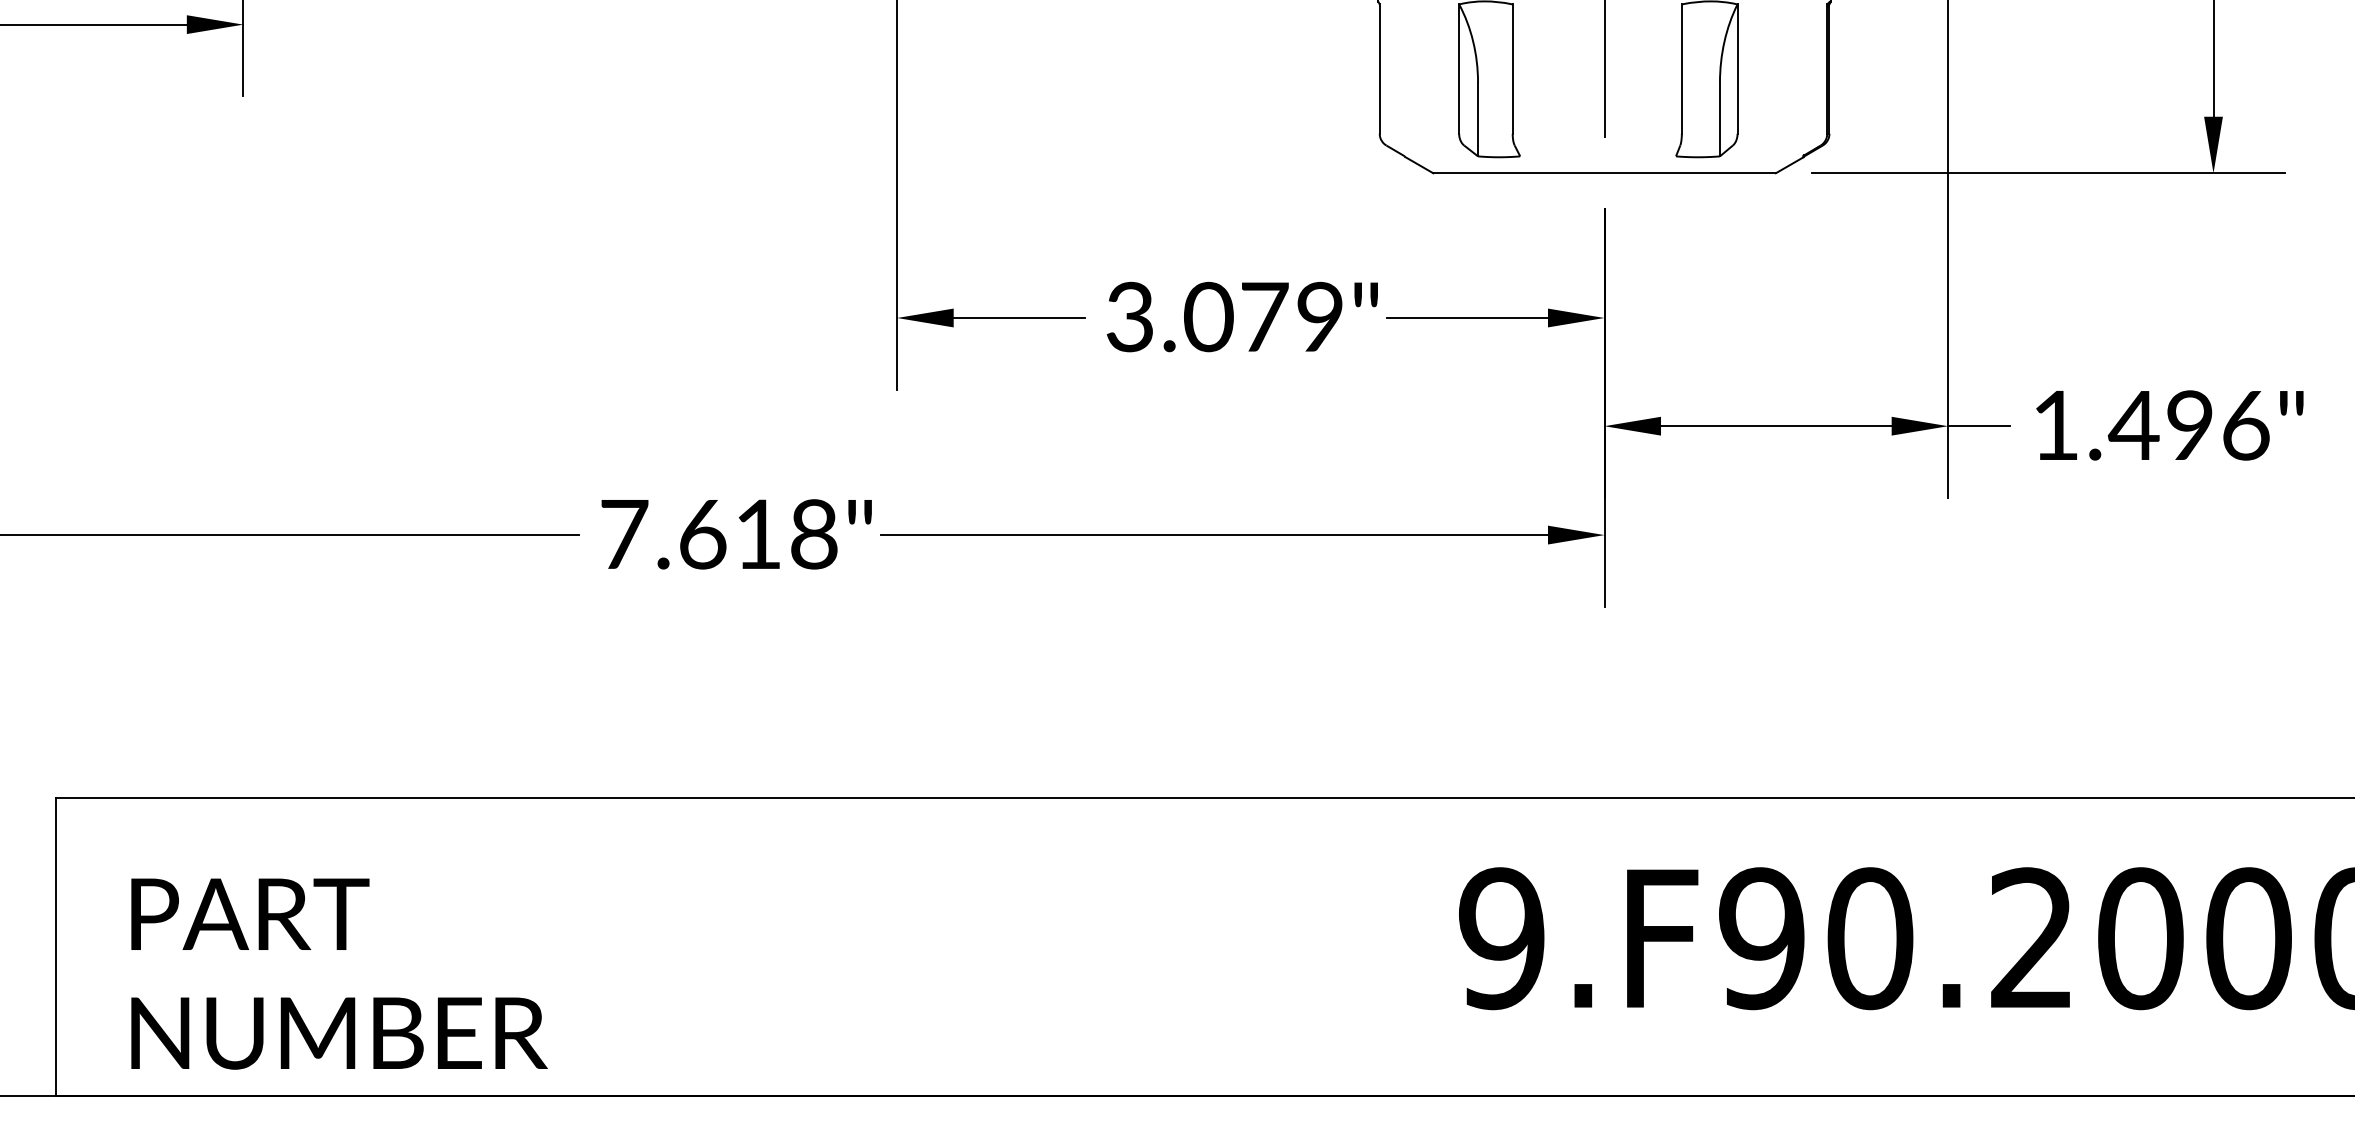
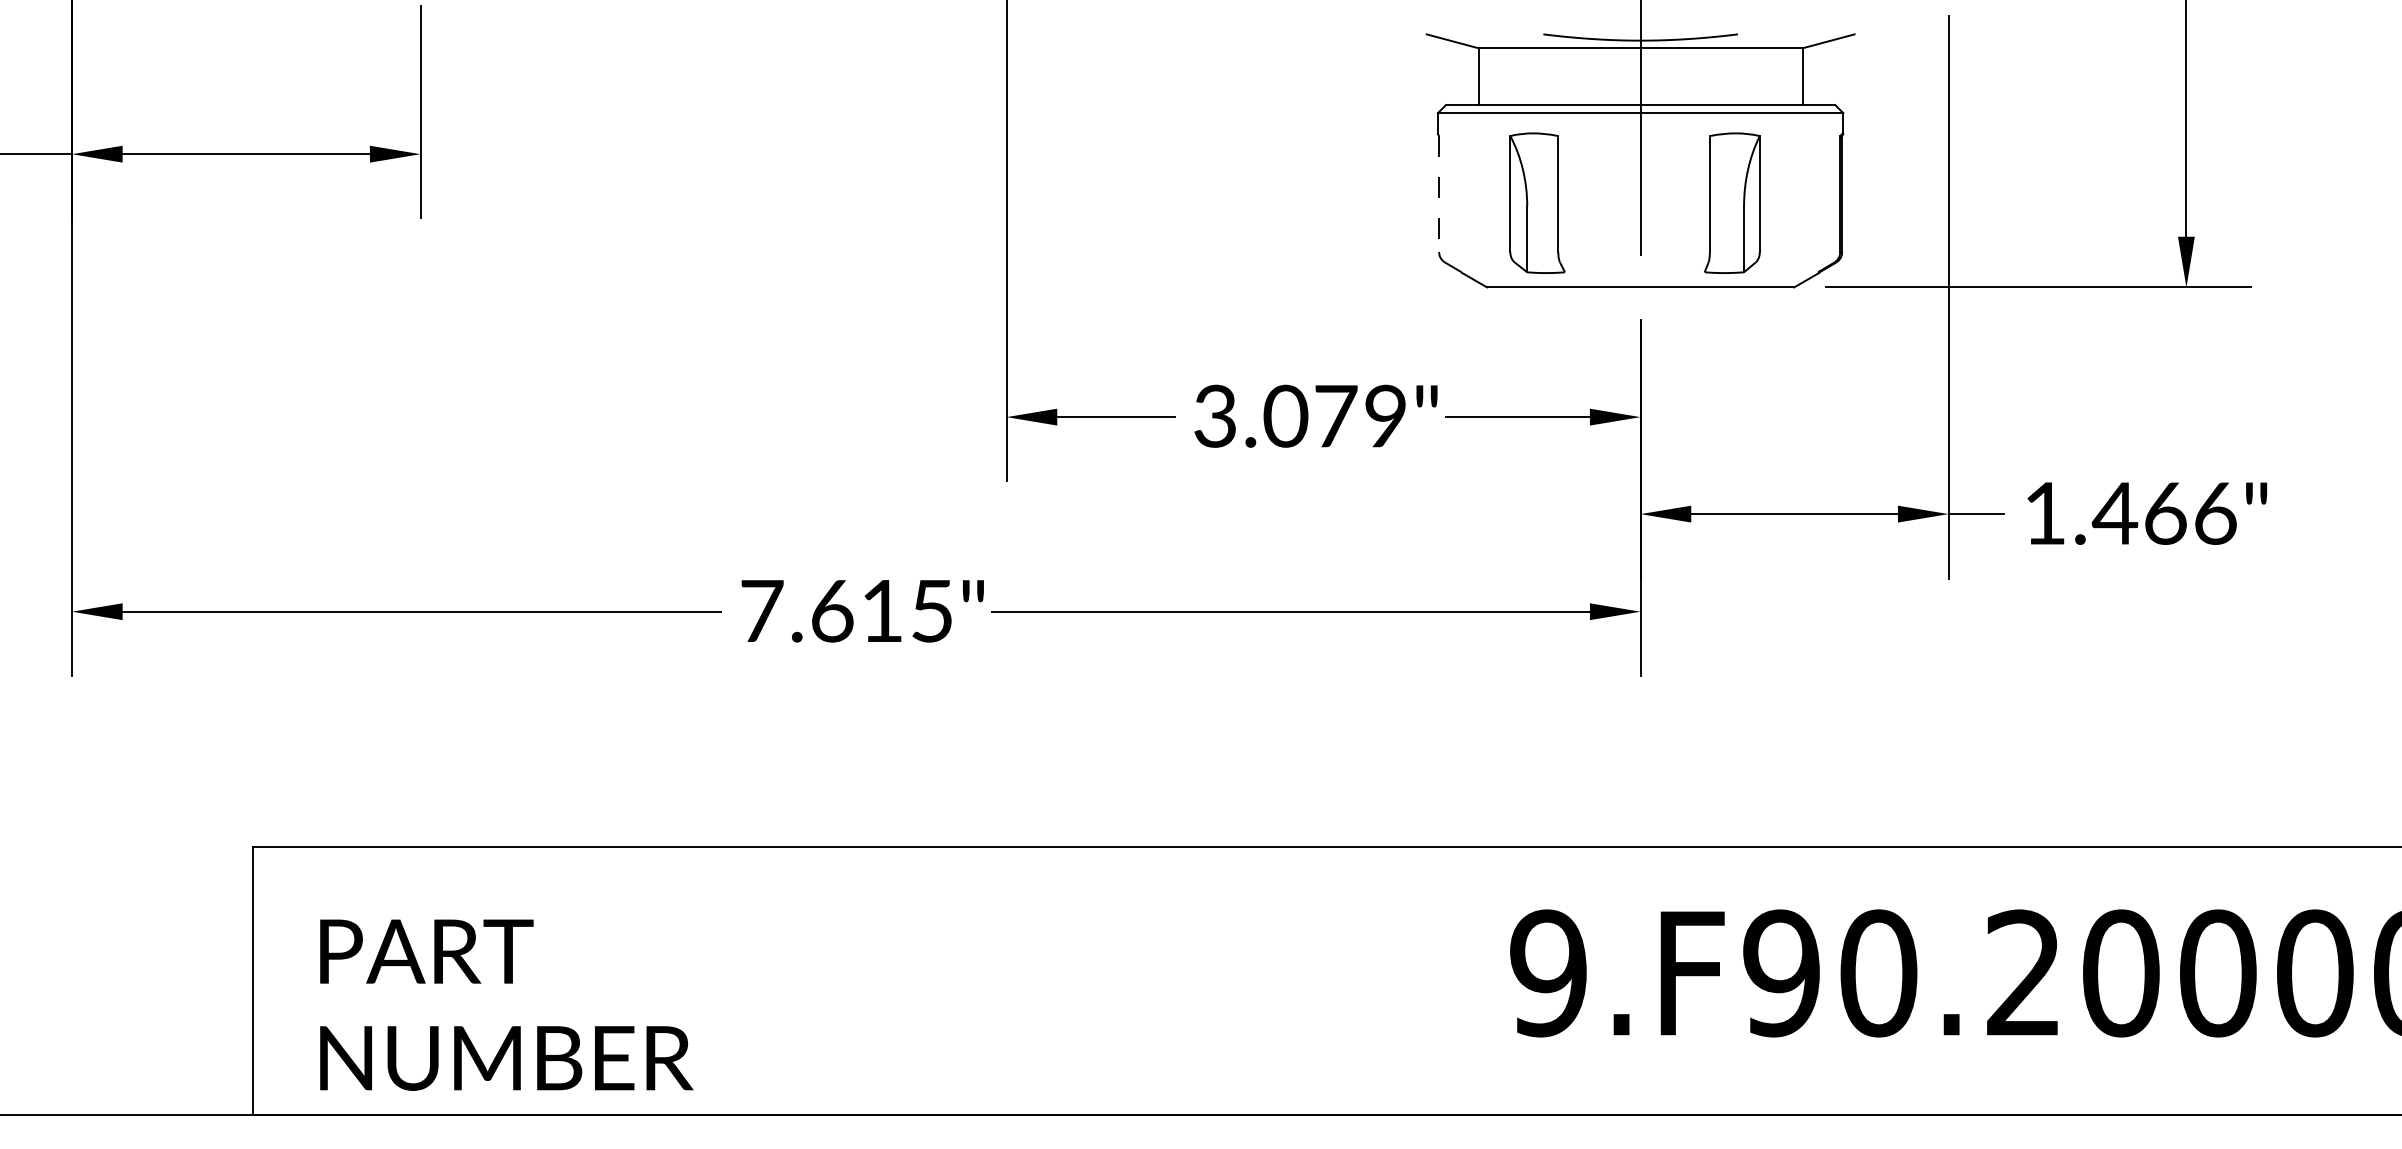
line: (1380, 69) -> (1439, 194), solid -> dashed
text: (2190, 425) -> (2165, 513), 1.496" -> 1.466"
text: (814, 533) -> (932, 610), 7.618" -> 7.615"

